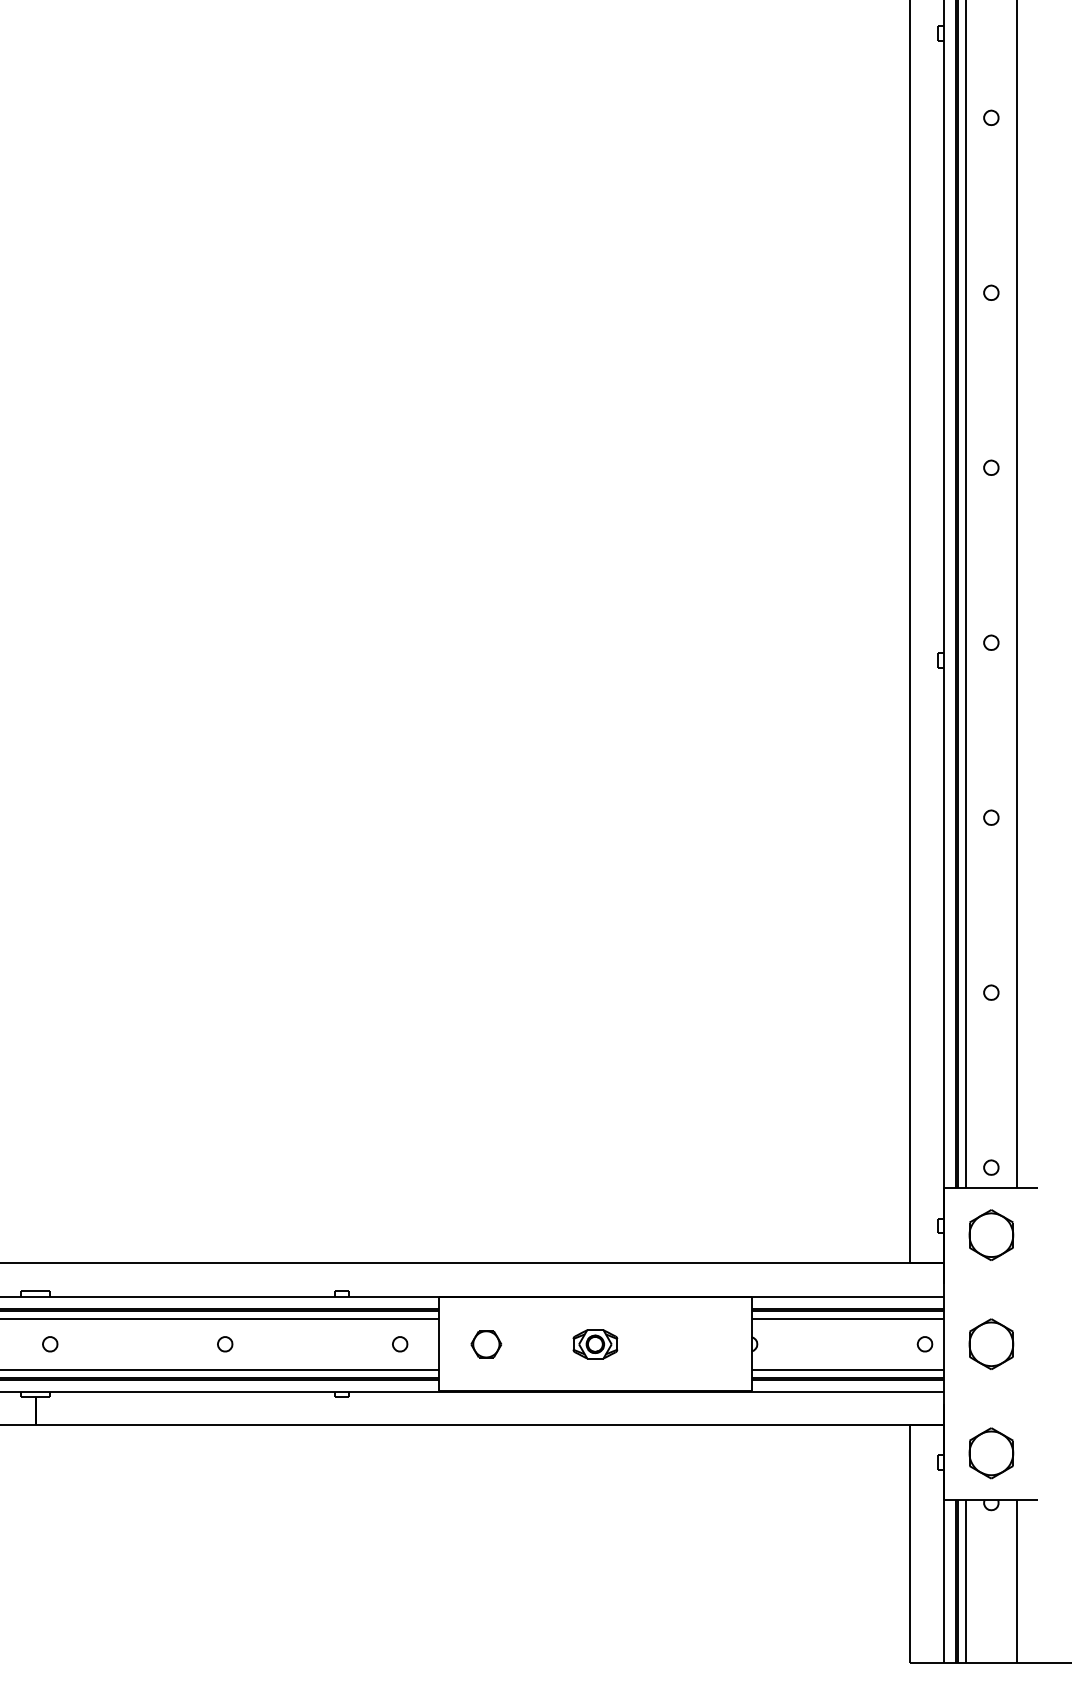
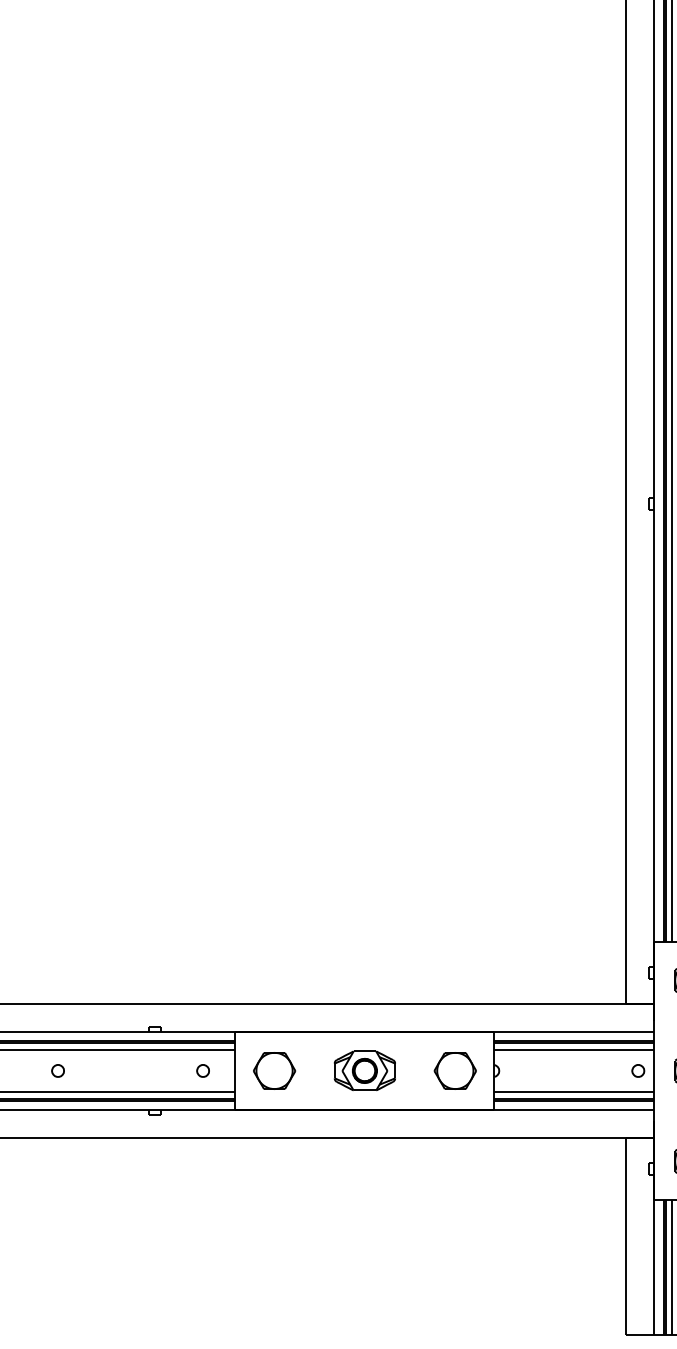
part: (486, 1344) -> (274, 1071), size x1.67
part: (595, 1344) -> (365, 1071), size x1.67
part: (704, 1344) -> (455, 1071), added

